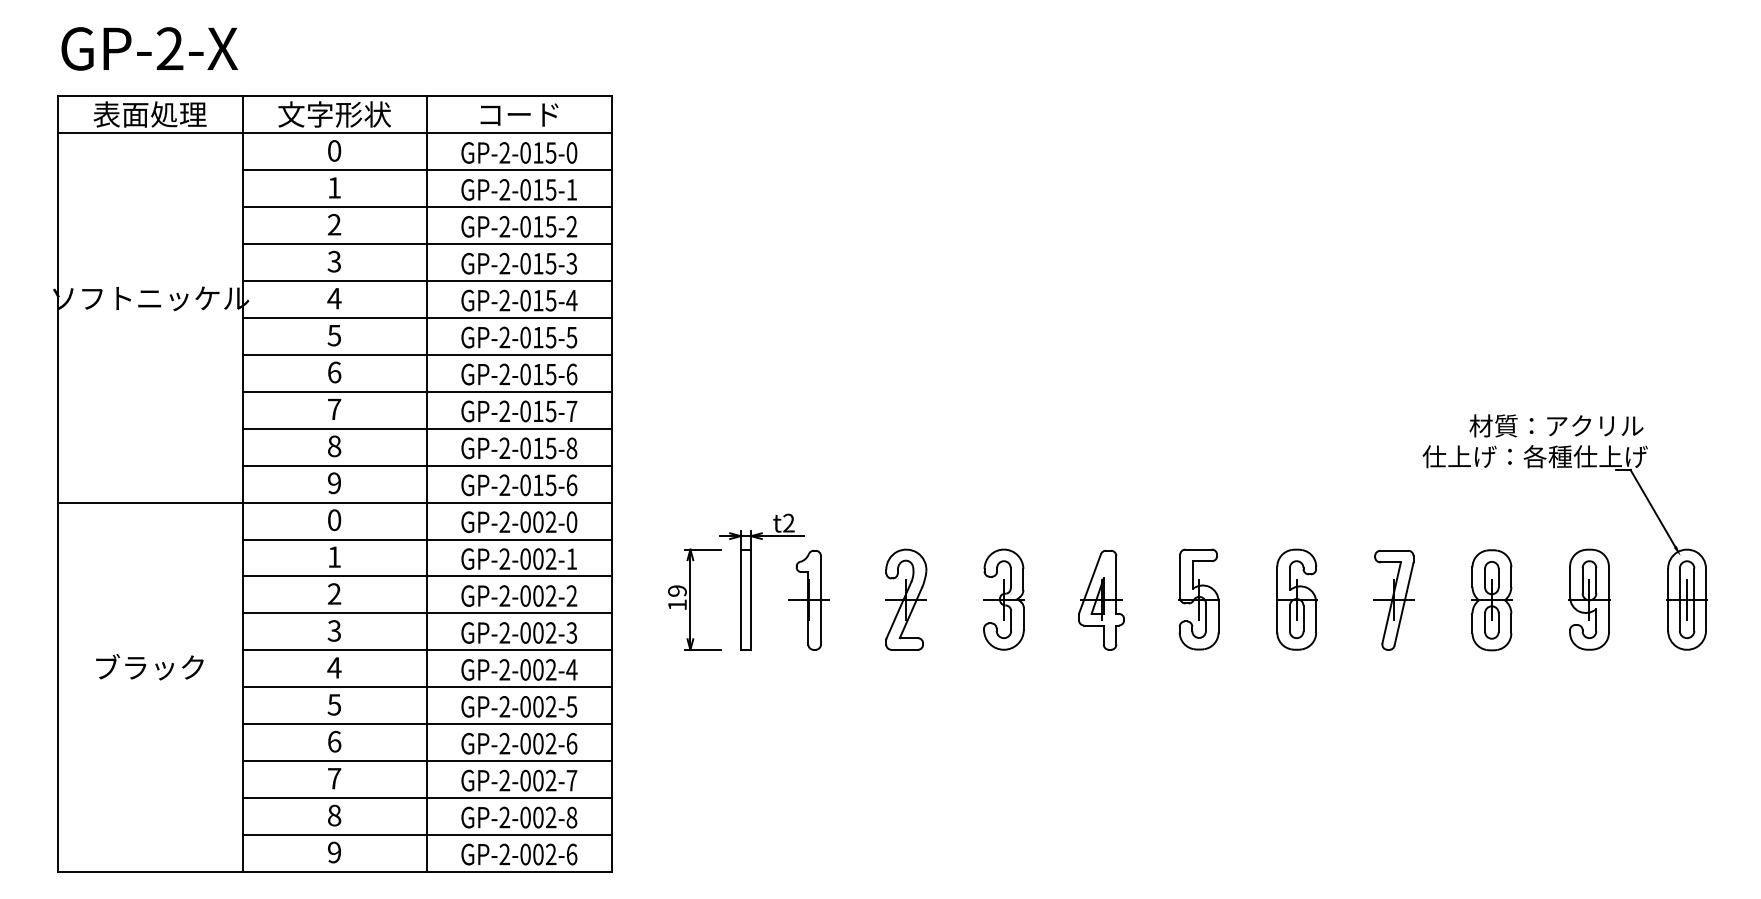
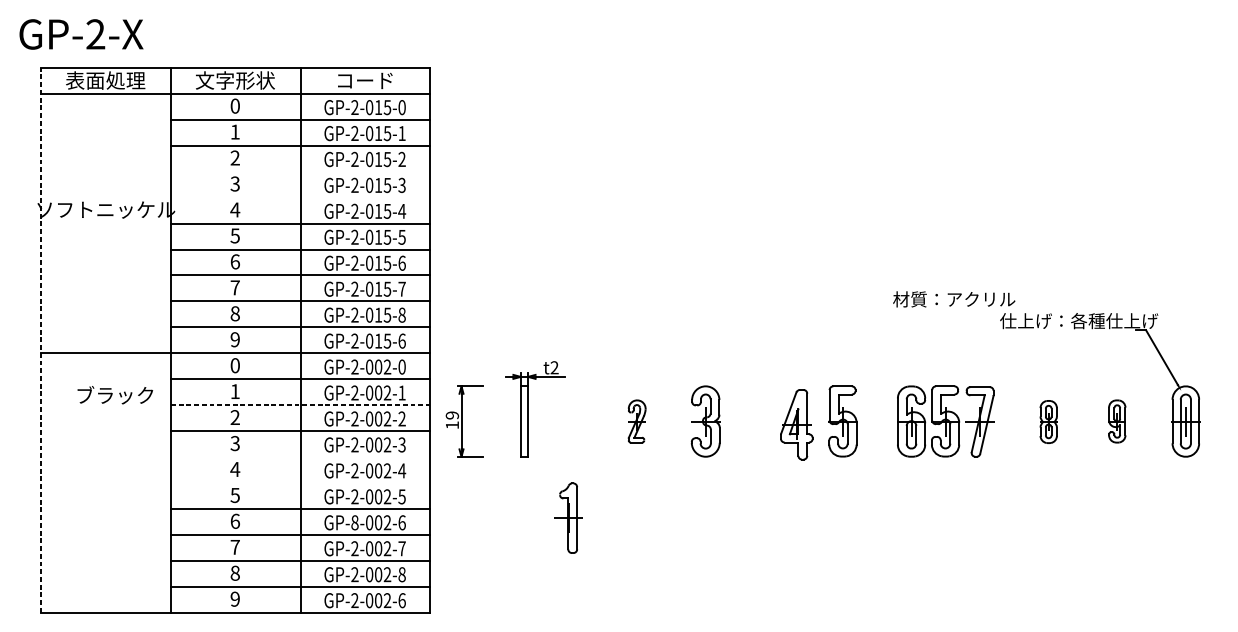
text: (149, 48) -> (81, 34), moved
line: (427, 244) -> (300, 171), removed
line: (427, 281) -> (300, 197), removed
text: (1556, 425) -> (954, 299), moved
line: (58, 484) -> (41, 340), solid -> dashed
line: (427, 576) -> (300, 405), solid -> dashed
part: (694, 599) -> (464, 421), moved
part: (808, 599) -> (568, 517), moved
part: (906, 599) -> (637, 421), size x0.6
part: (1101, 599) -> (796, 424), moved
part: (1344, 599) -> (945, 421), added
part: (1589, 599) -> (1117, 421), size x0.6
part: (1491, 600) -> (1048, 422), size x0.6
line: (427, 650) -> (300, 457), removed
text: (149, 667) -> (115, 395), moved
line: (427, 687) -> (300, 483), removed
text: (504, 743) -> (354, 522), GP-2-002-6 -> GP-8-002-6

